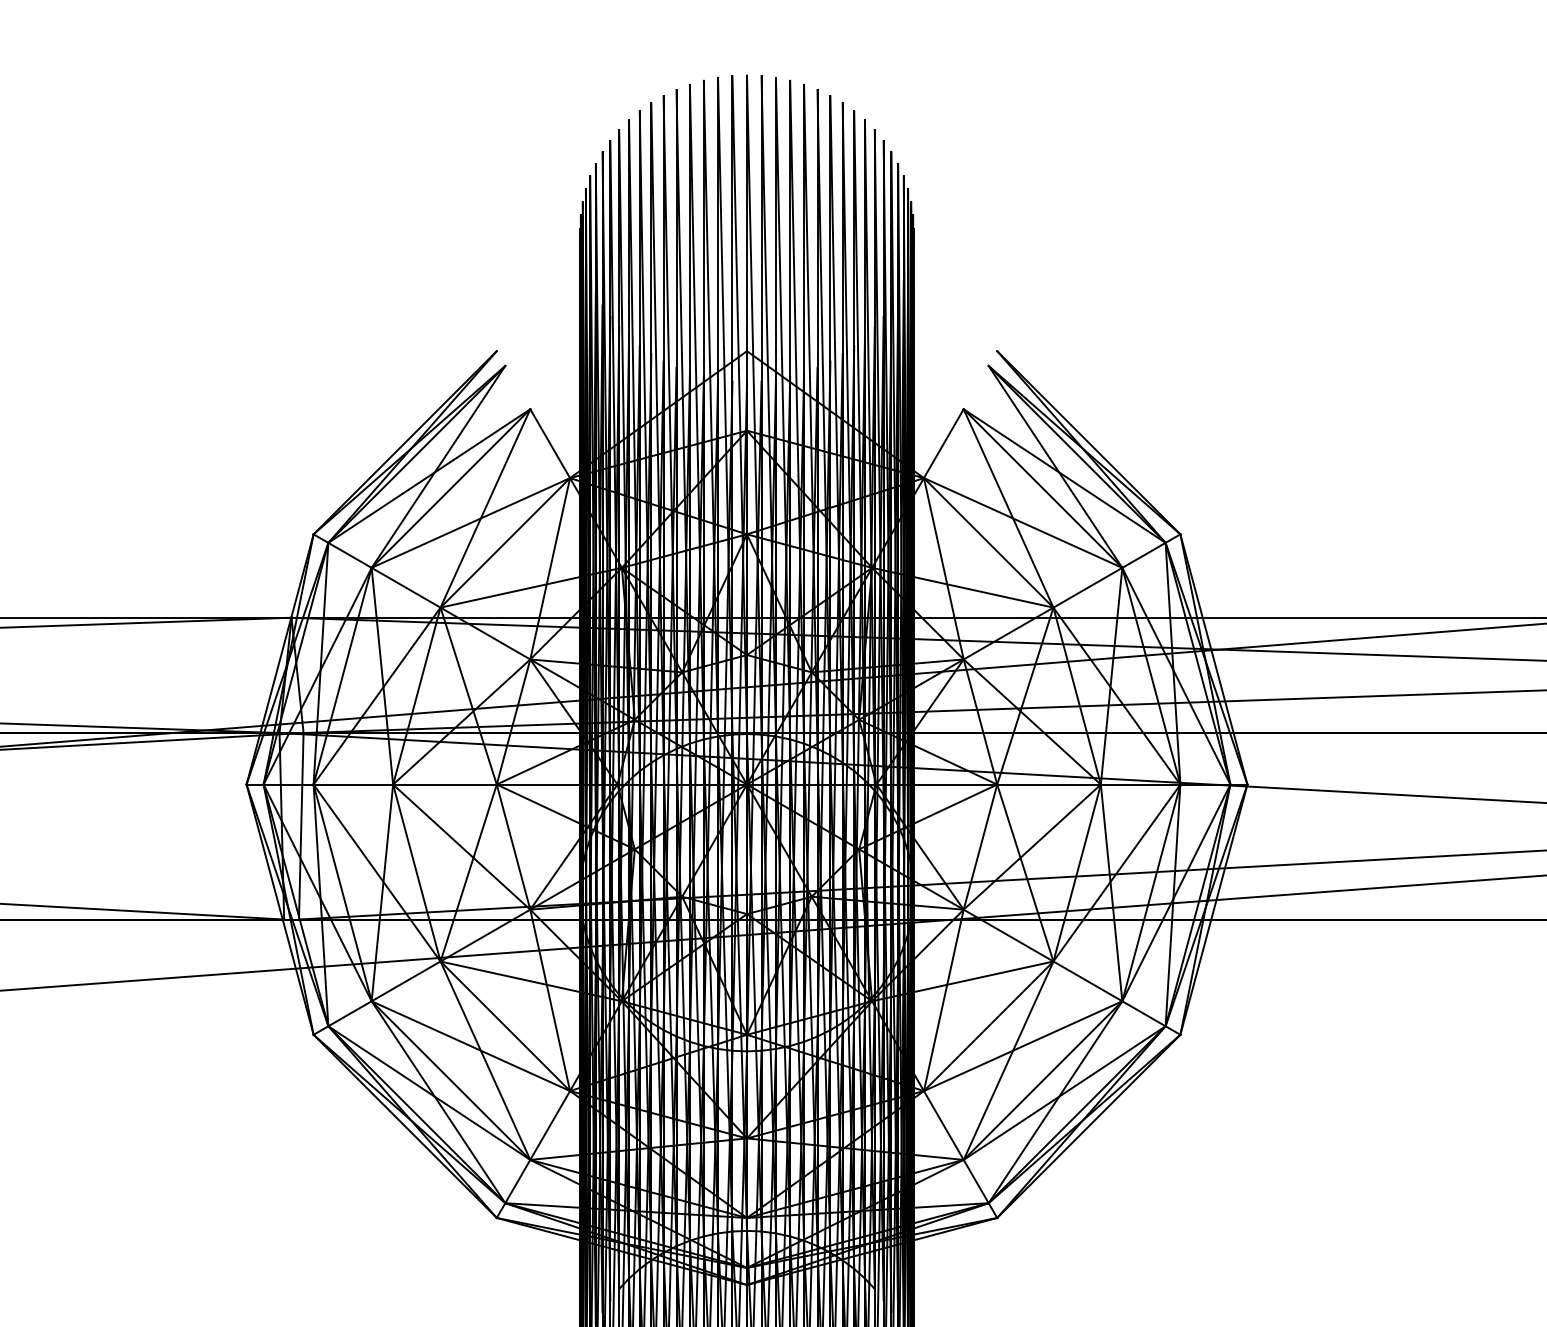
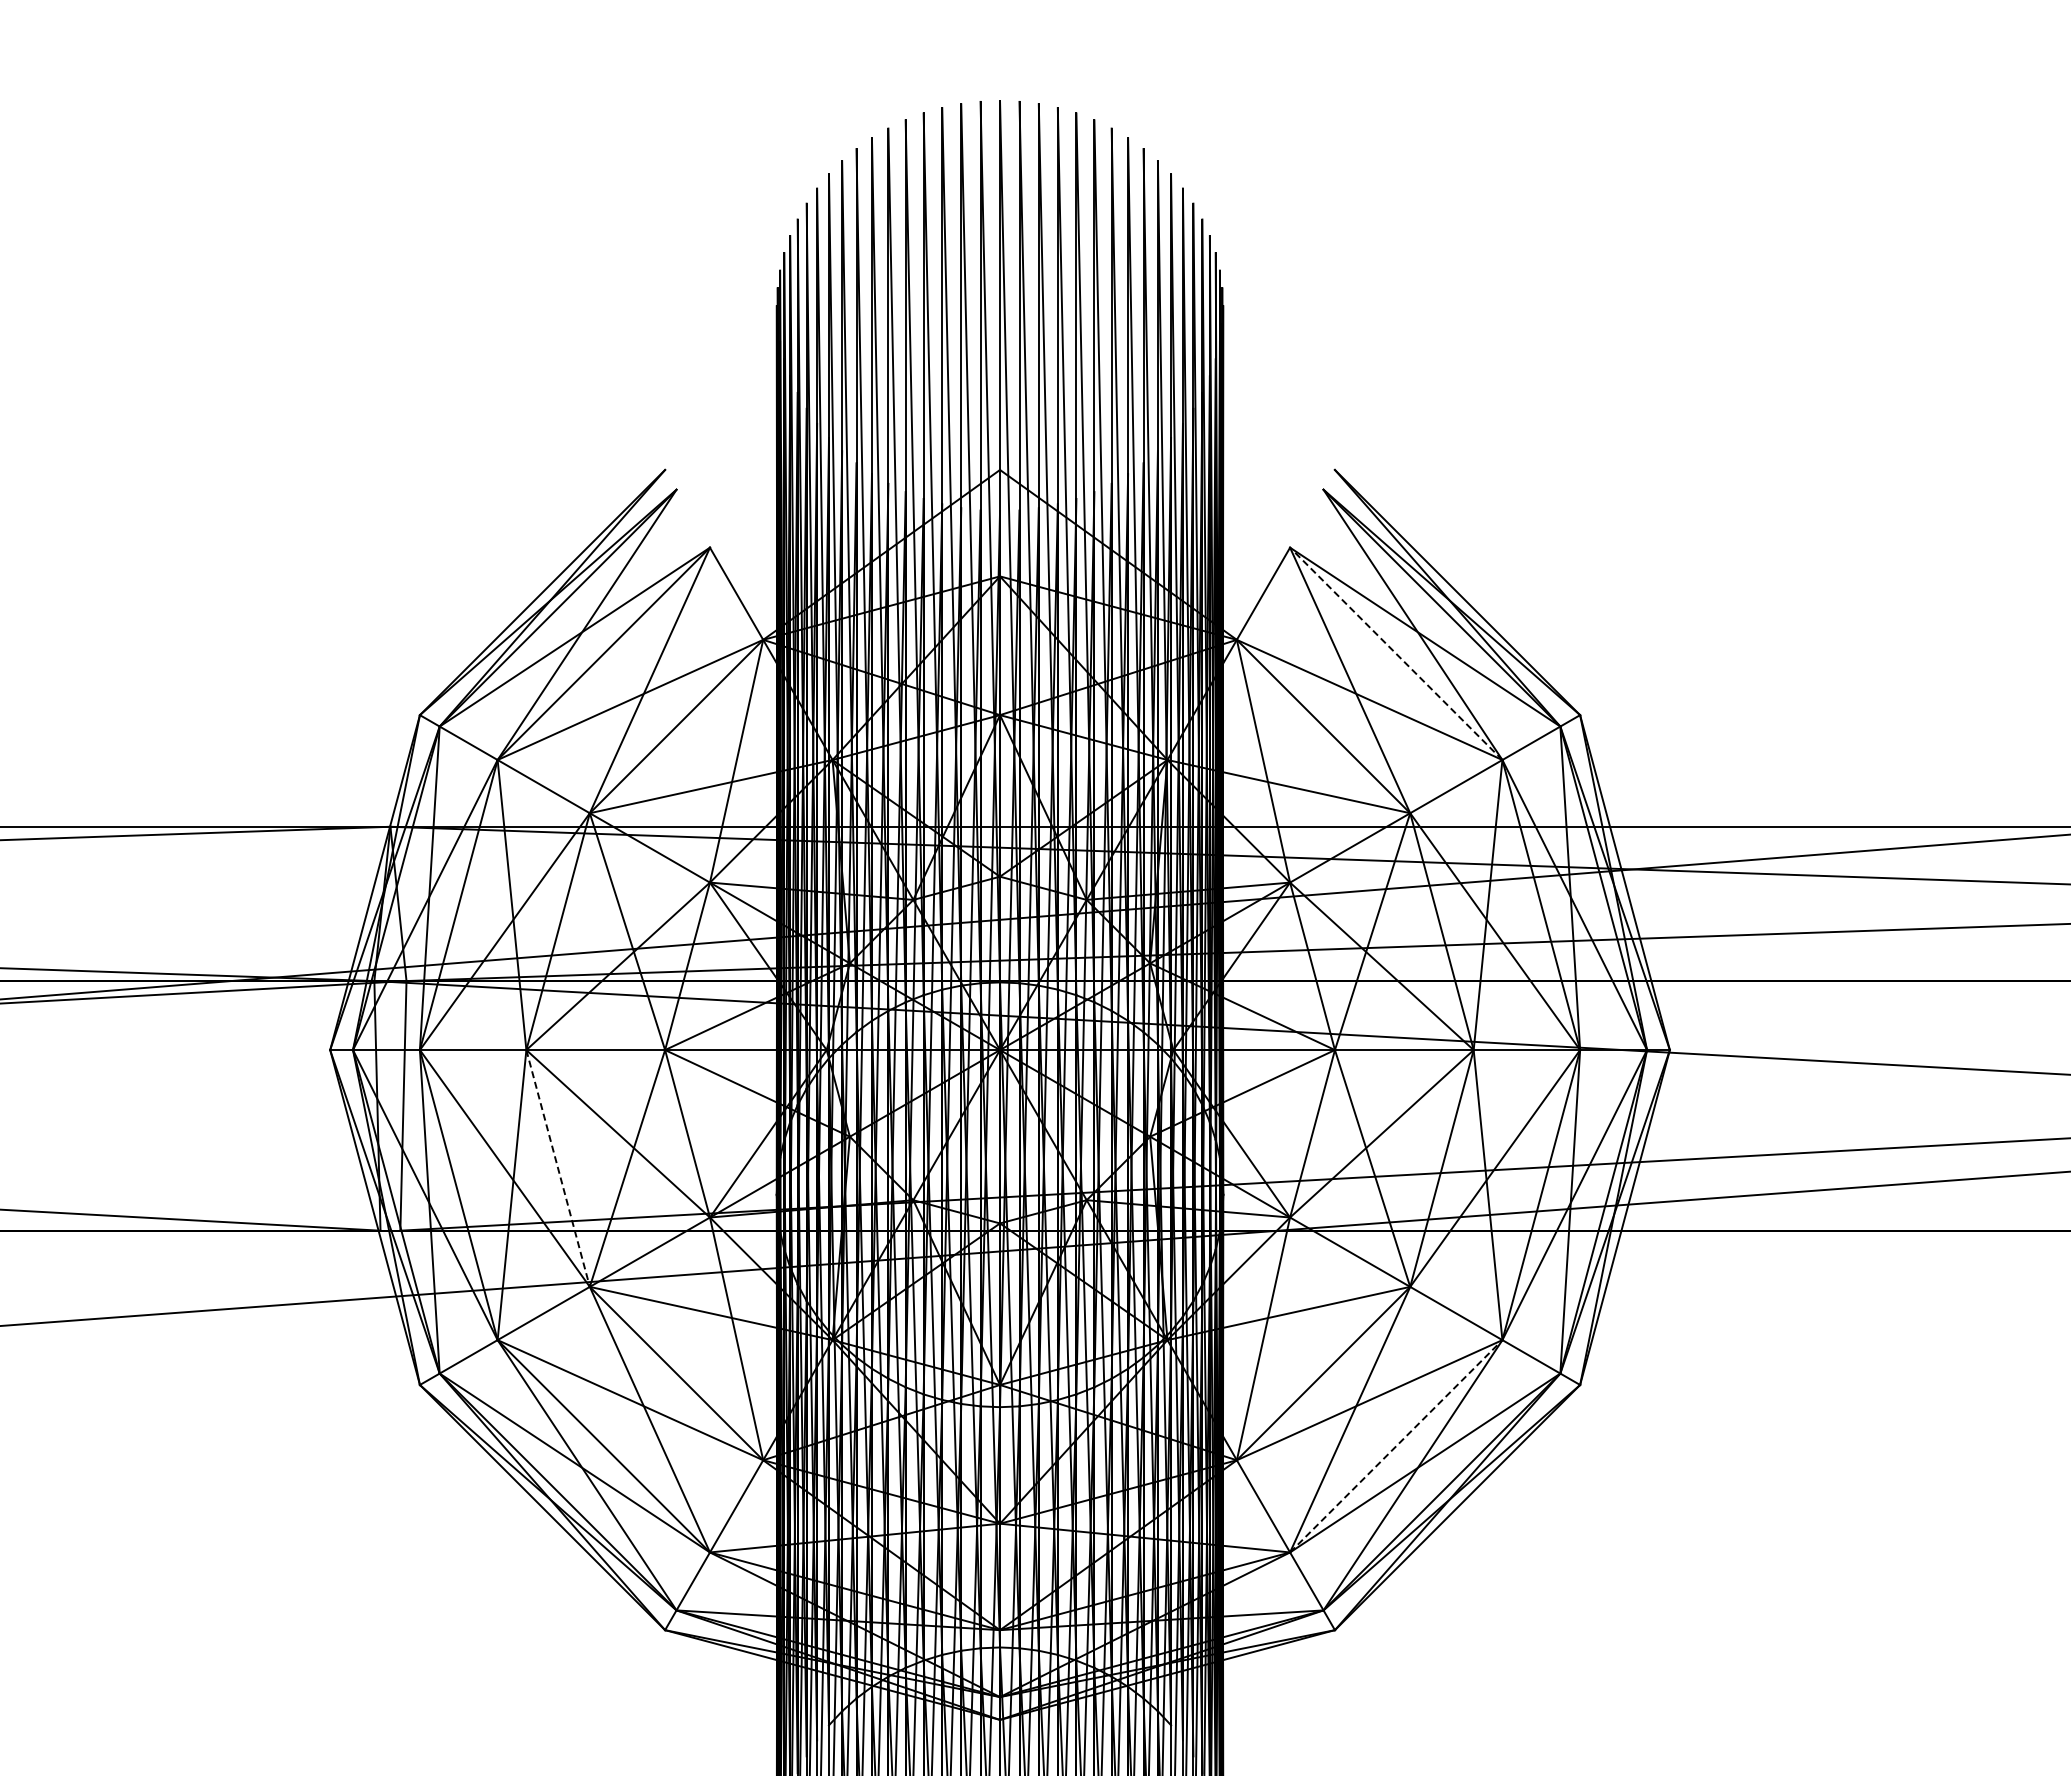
line: (1042, 488) -> (1395, 653), solid -> dashed
line: (417, 873) -> (558, 1168), solid -> dashed
line: (1043, 1080) -> (1396, 1445), solid -> dashed

